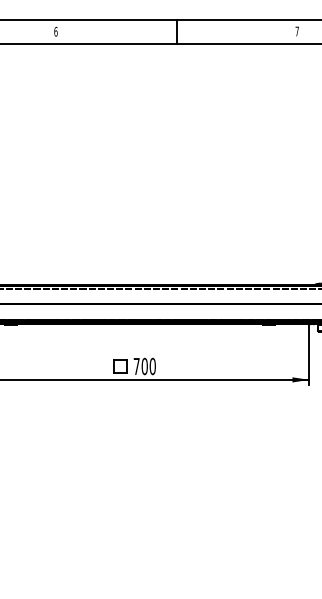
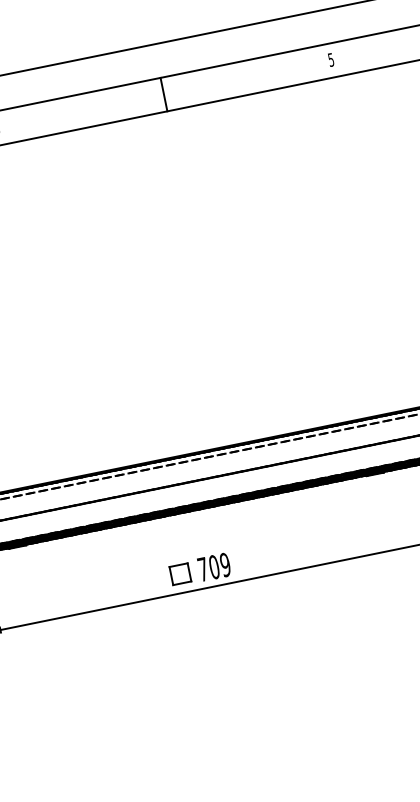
text: (296, 31) -> (330, 60), 7 -> 5
text: (152, 366) -> (225, 565), 700 -> 709

